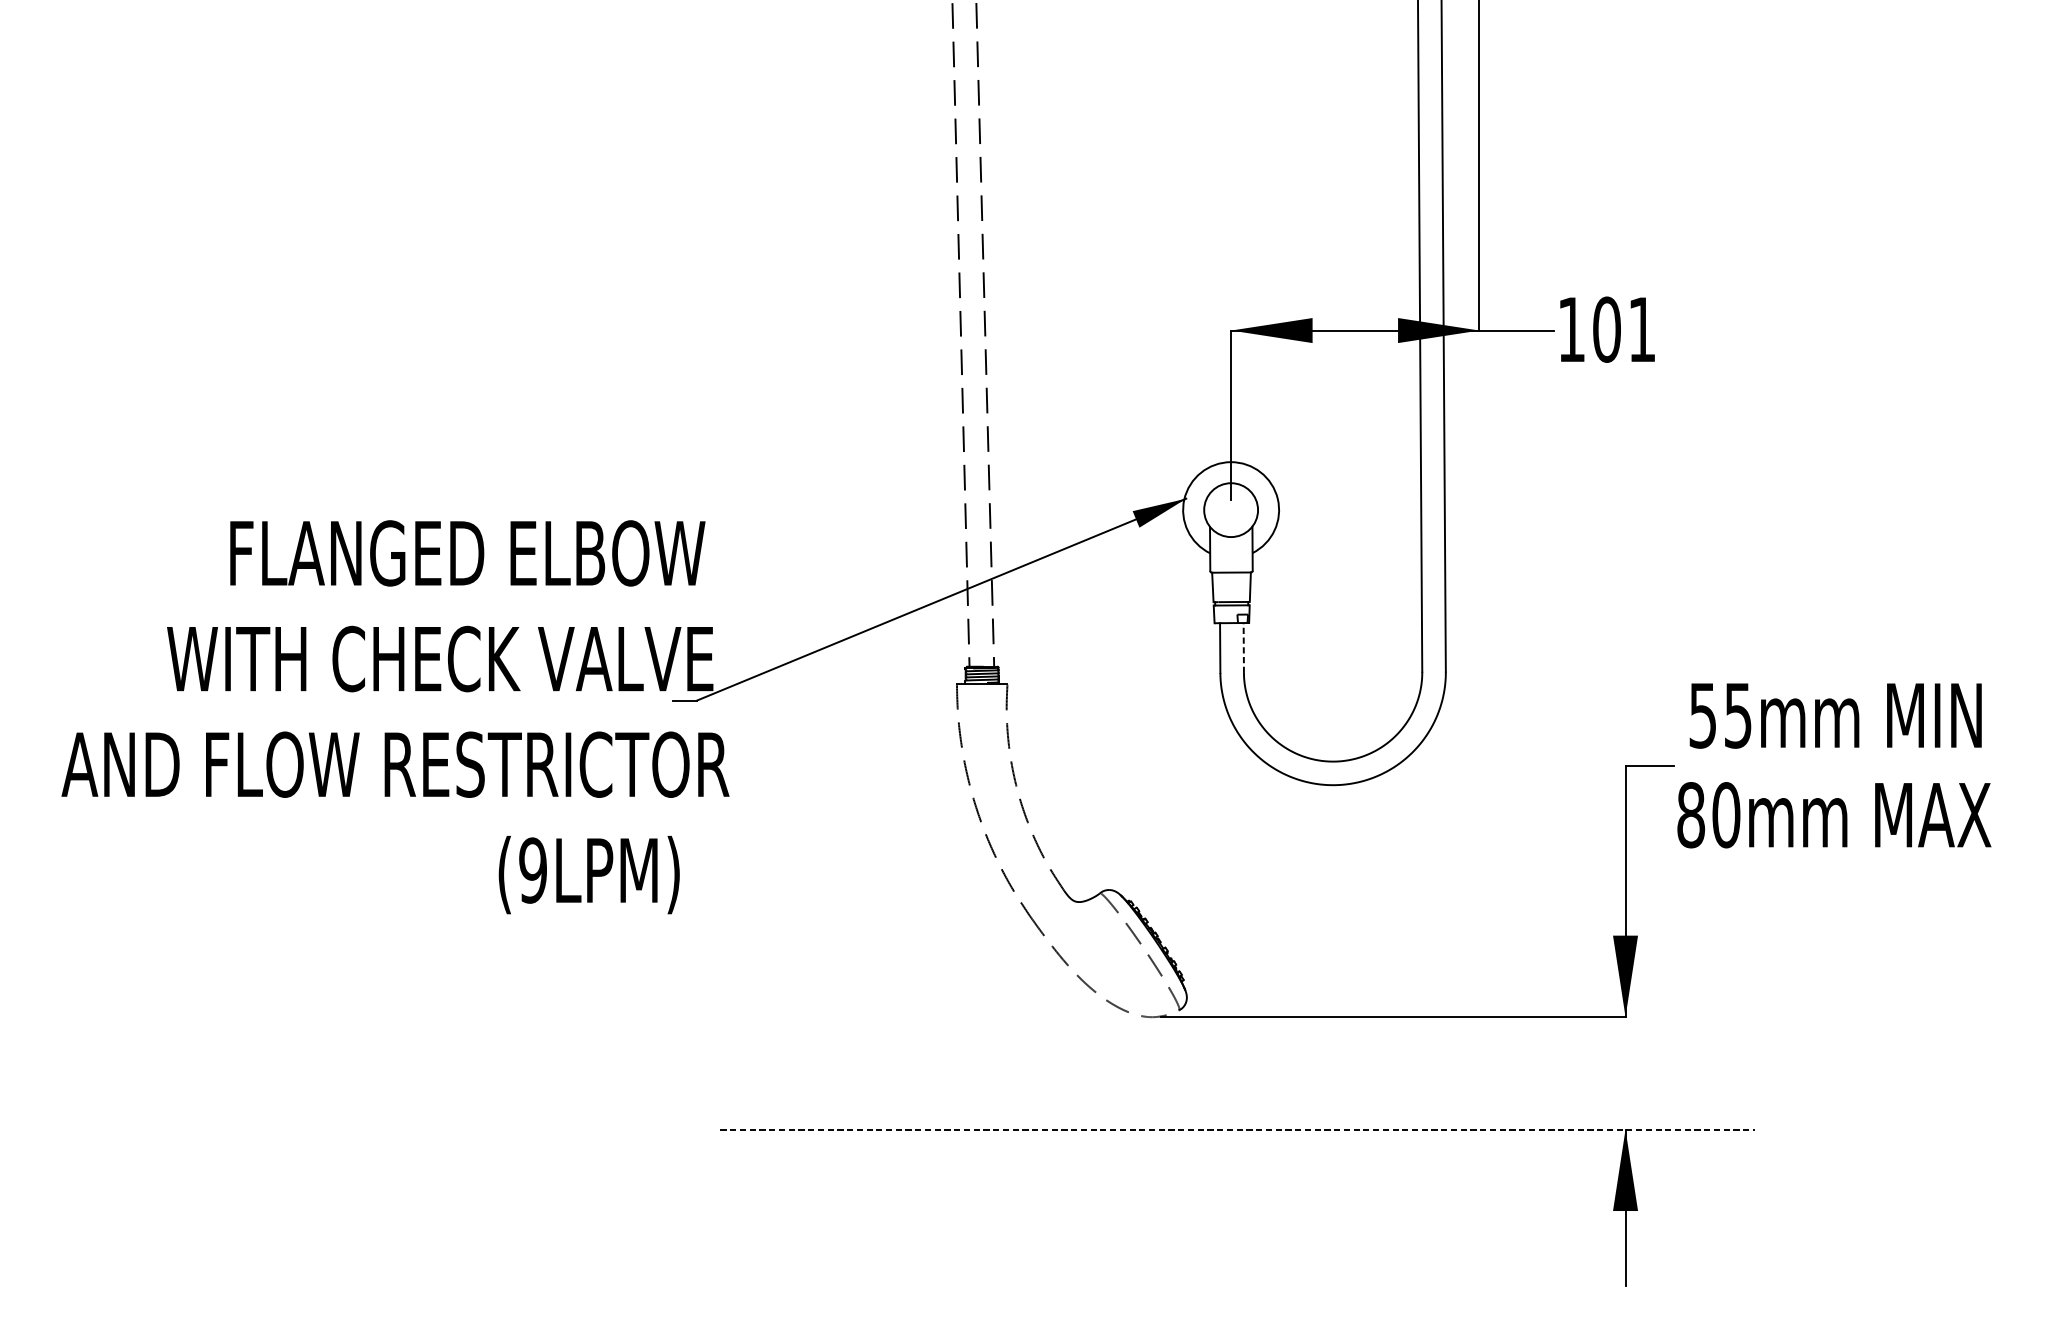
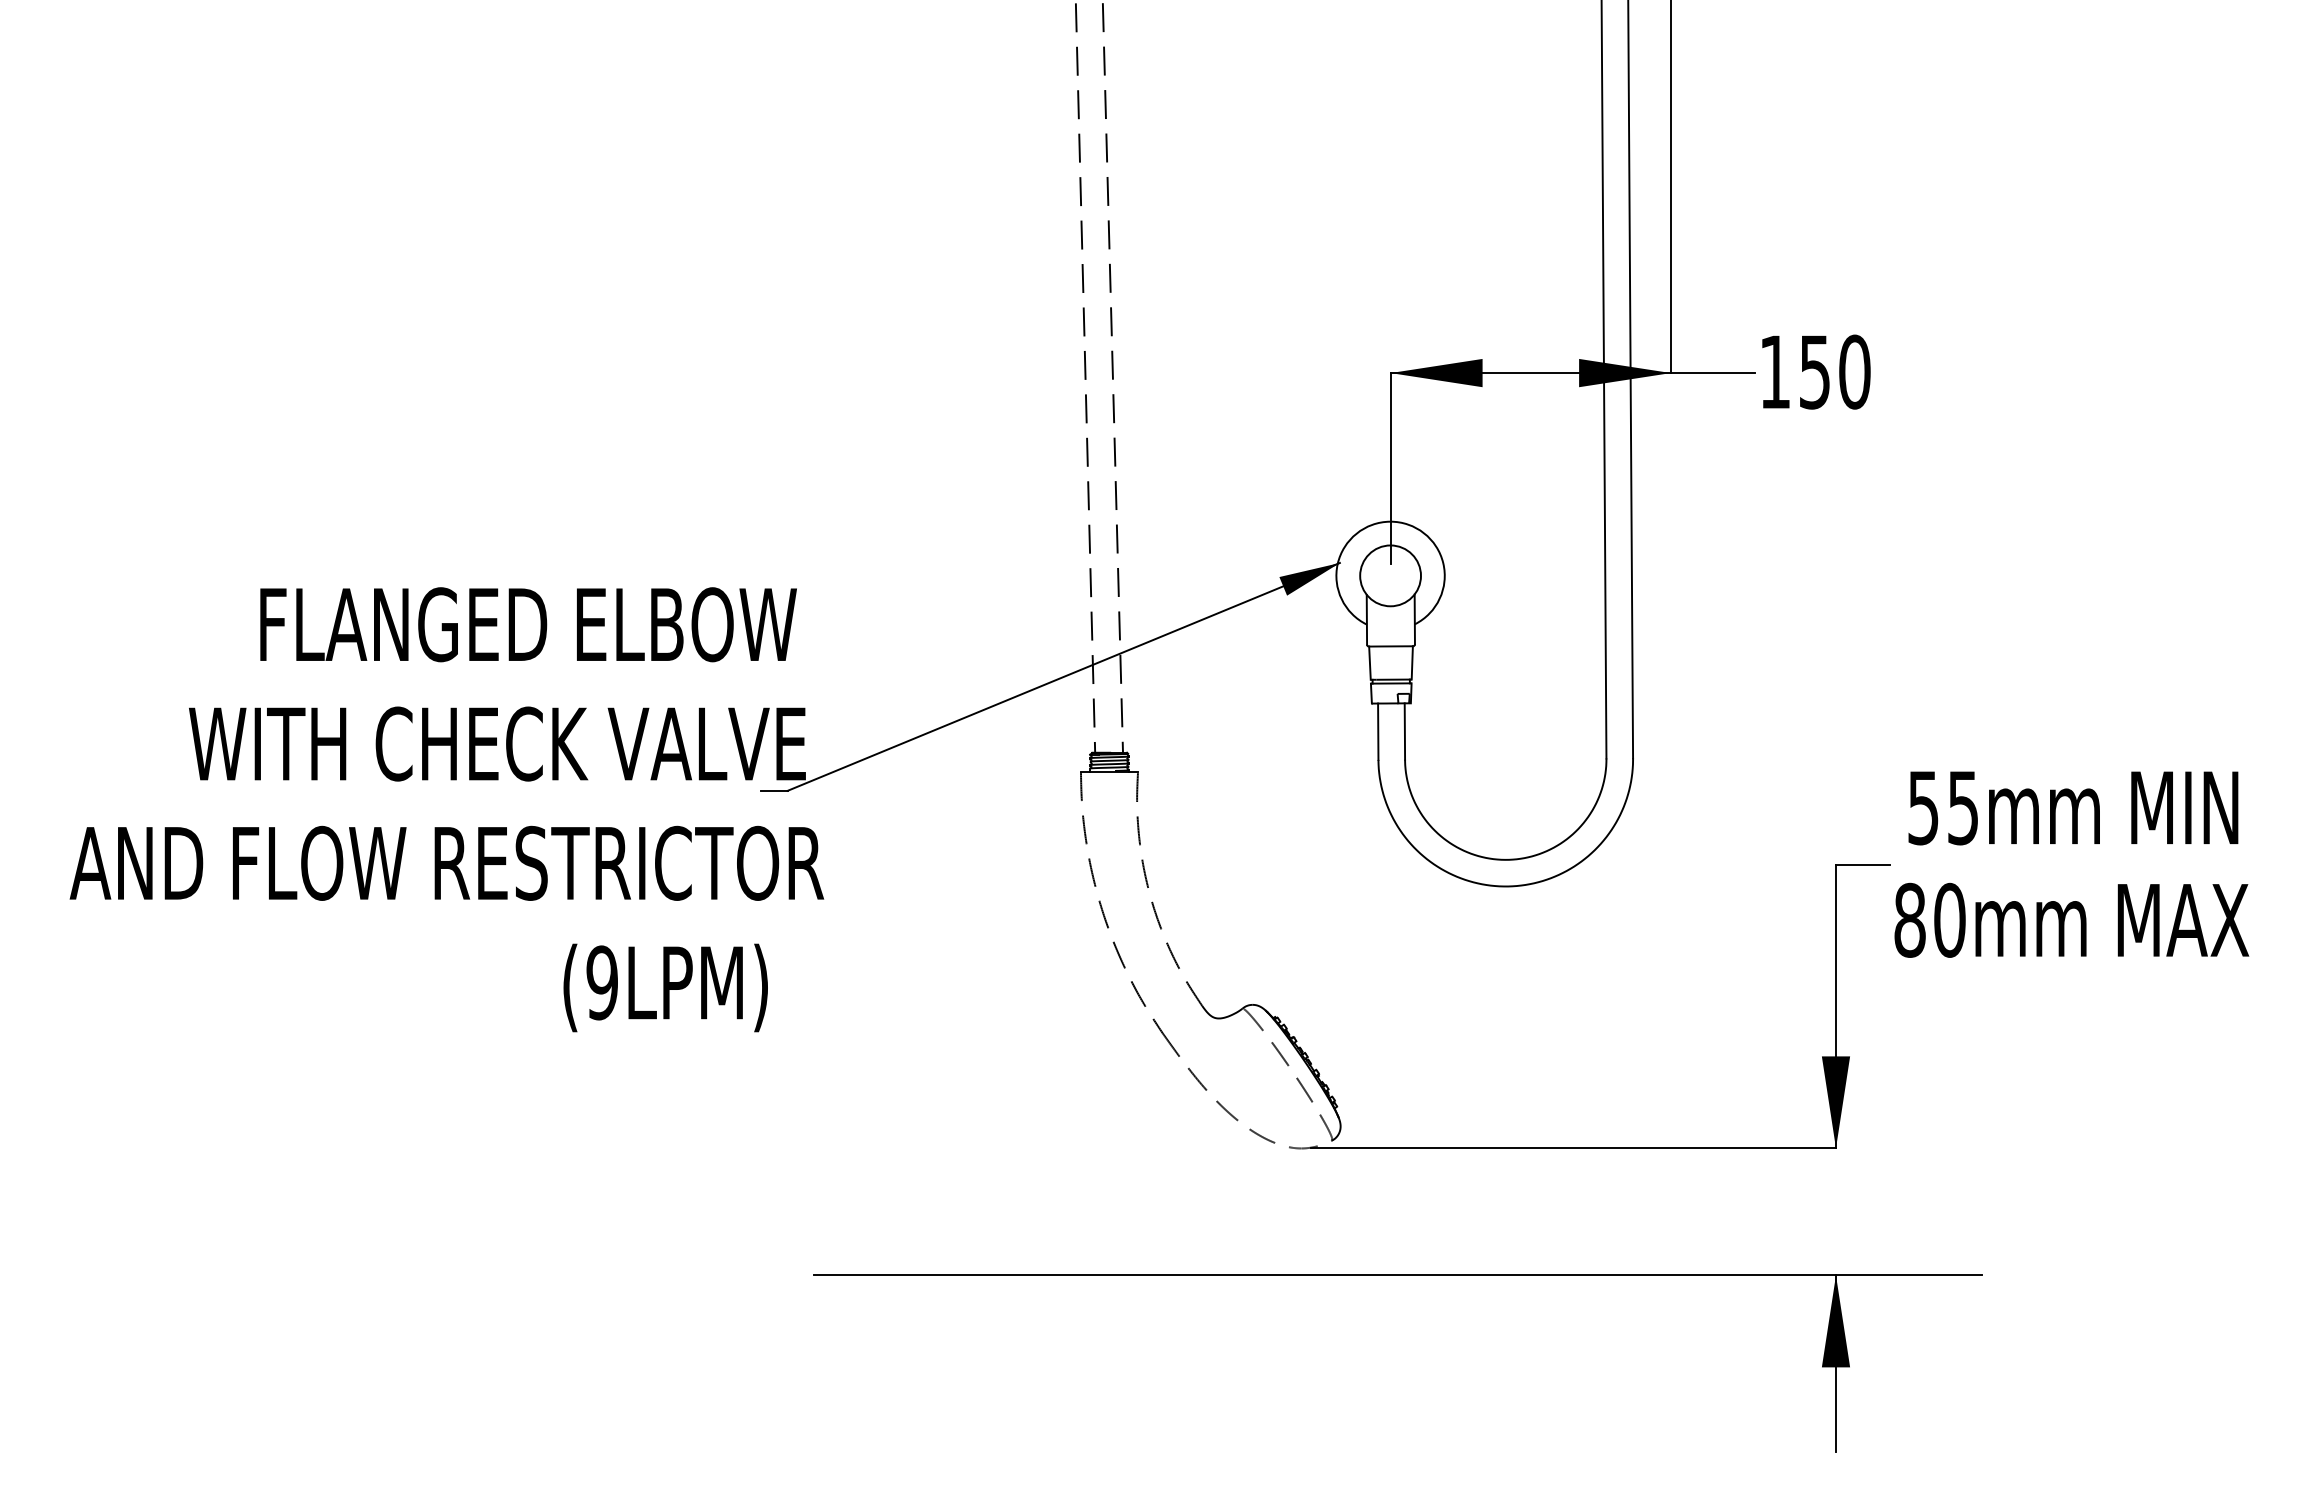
text: (1624, 329) -> (1834, 371), 101 -> 150
line: (1243, 647) -> (1404, 731), dashed -> solid
line: (1238, 1129) -> (1398, 1275), dashed -> solid

